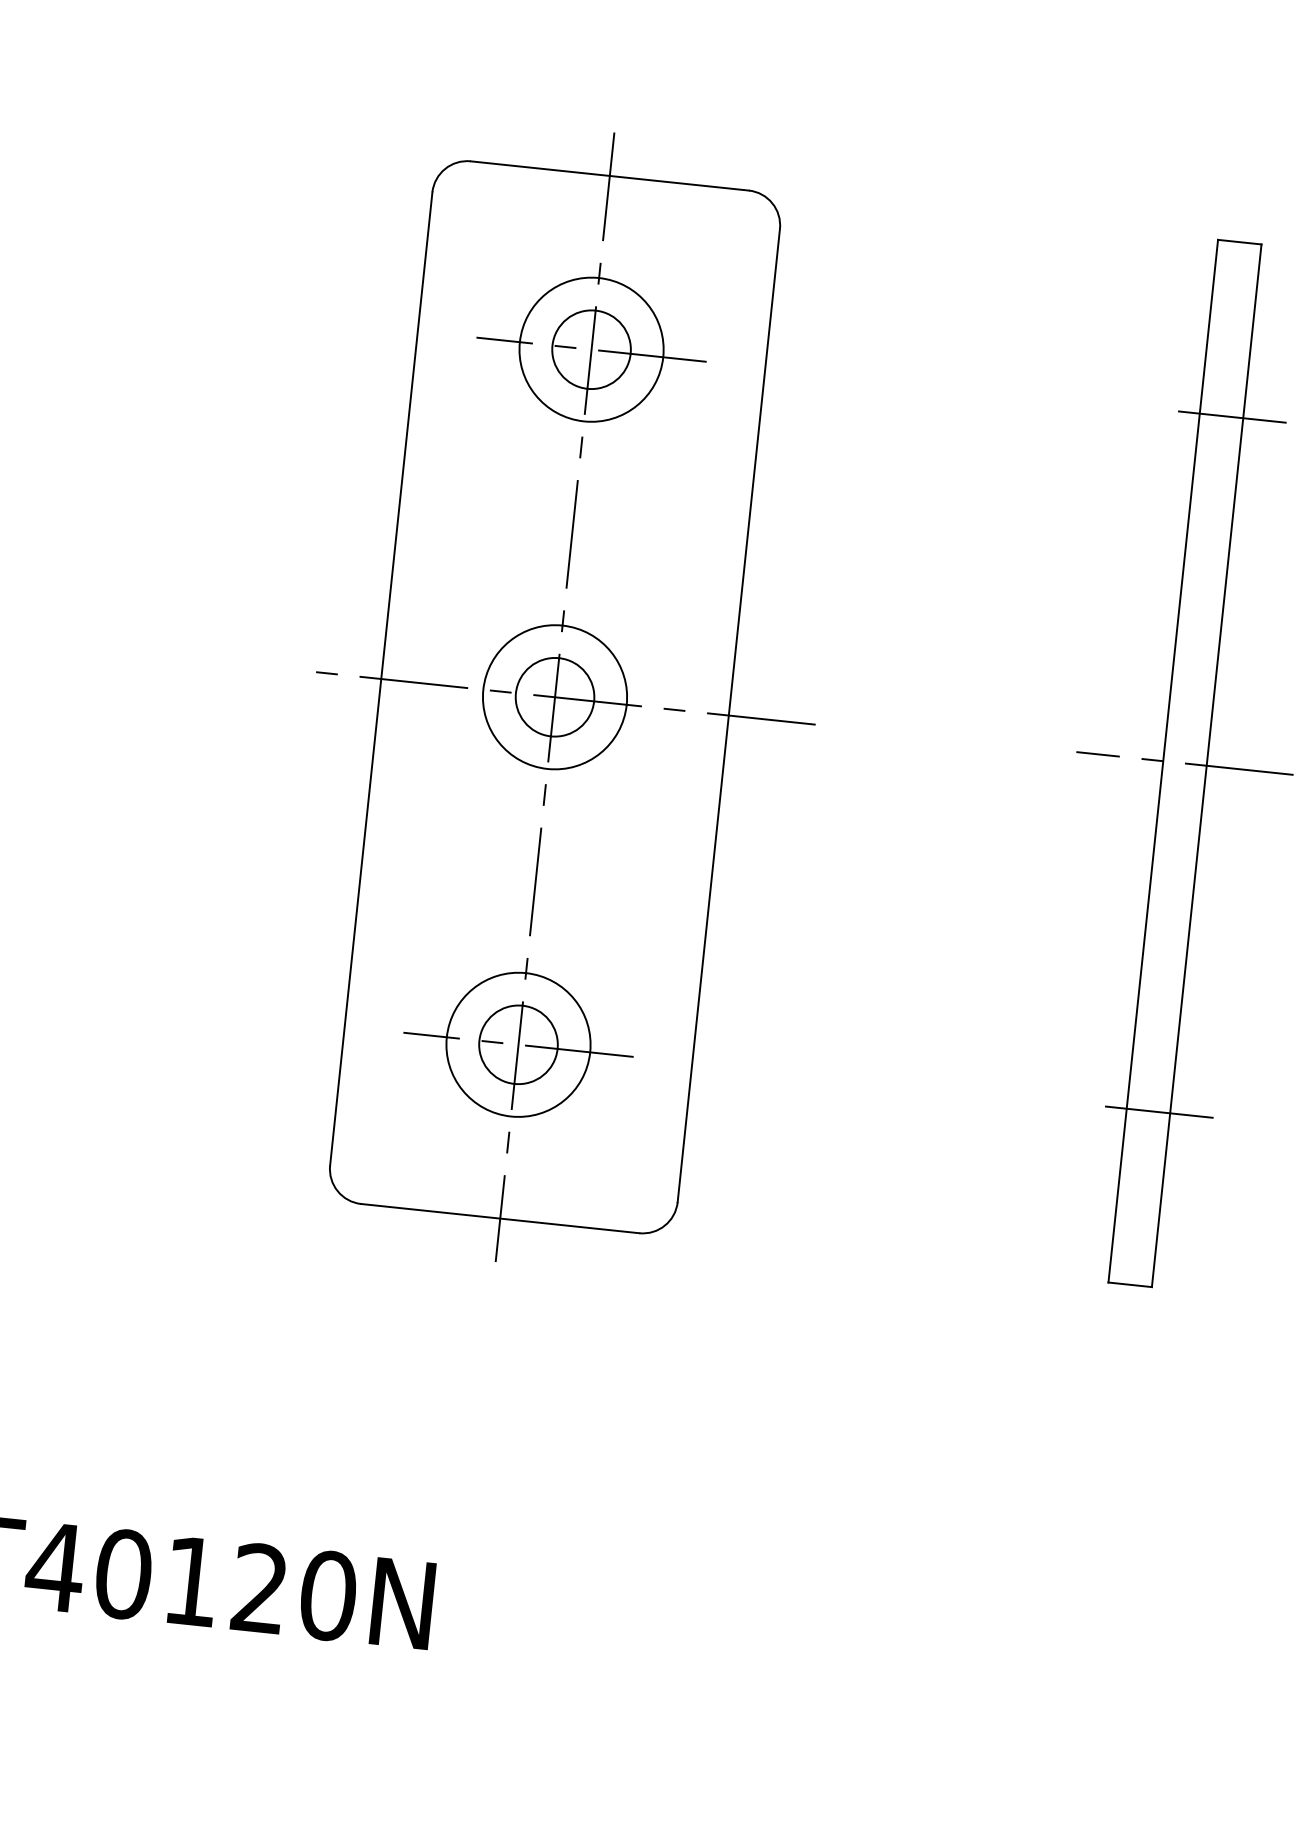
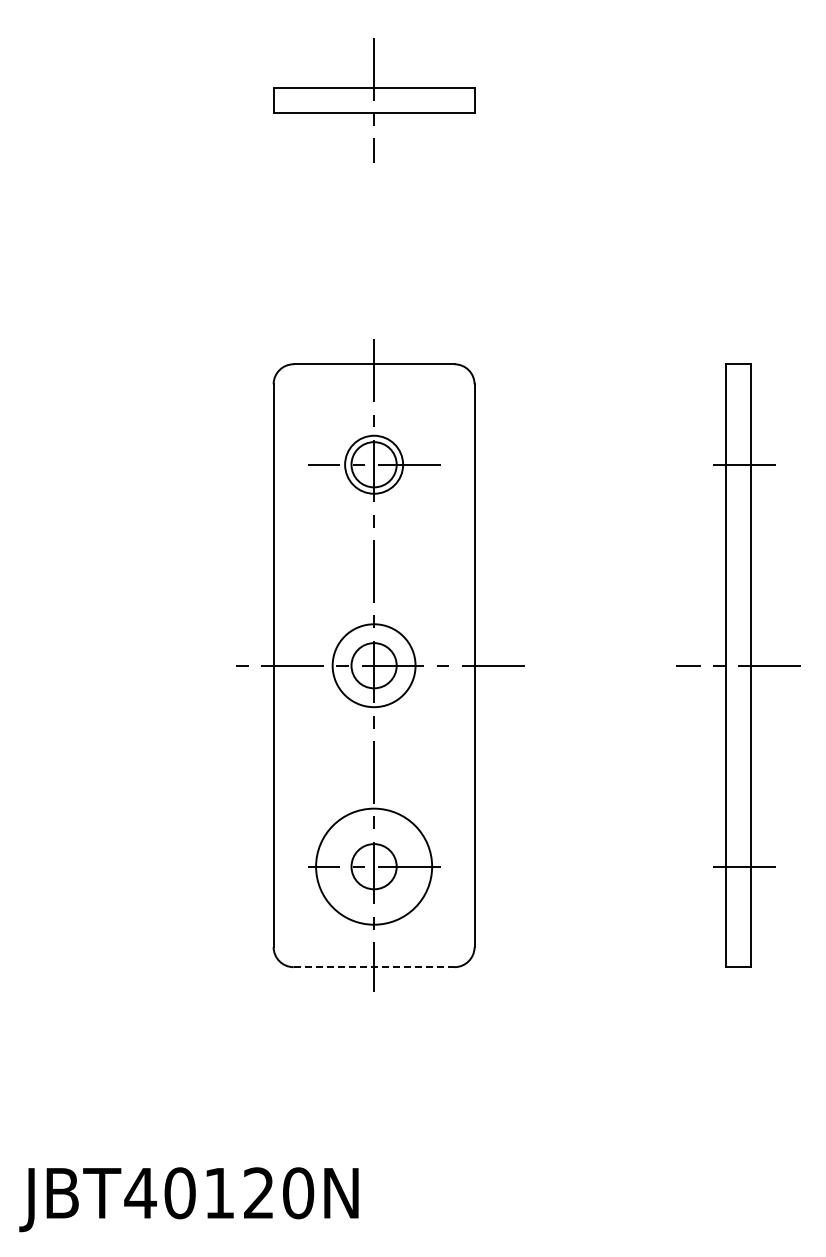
circle: (590, 349) -> (373, 464), size x0.7
circle: (517, 1044) -> (373, 866), size x1.4
line: (499, 1219) -> (373, 967), solid -> dashed

